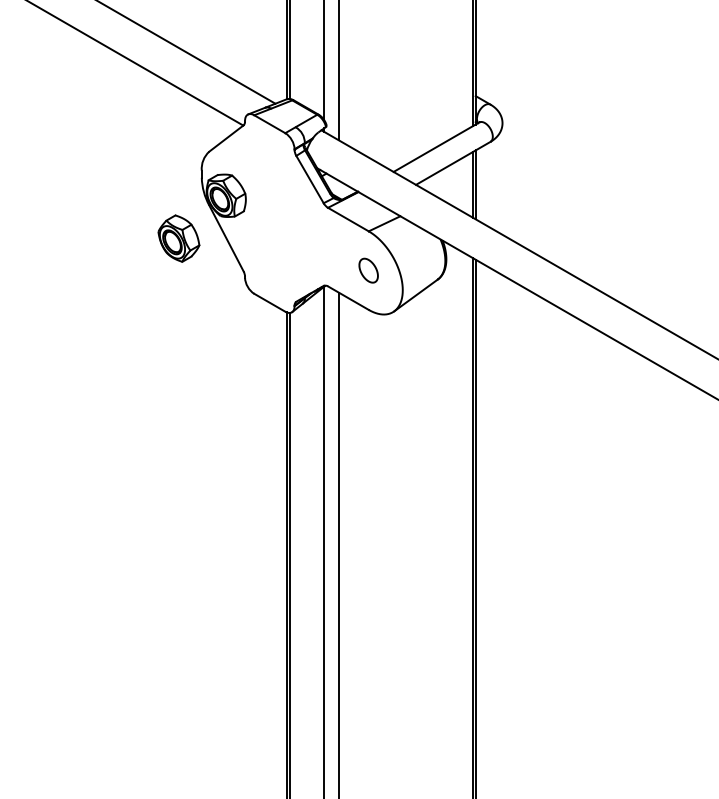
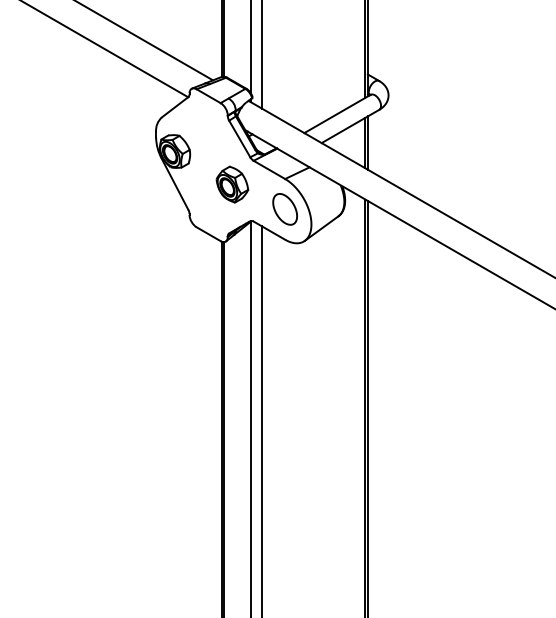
part: (179, 238) -> (232, 184), moved
part: (367, 270) -> (284, 209), size x1.67

